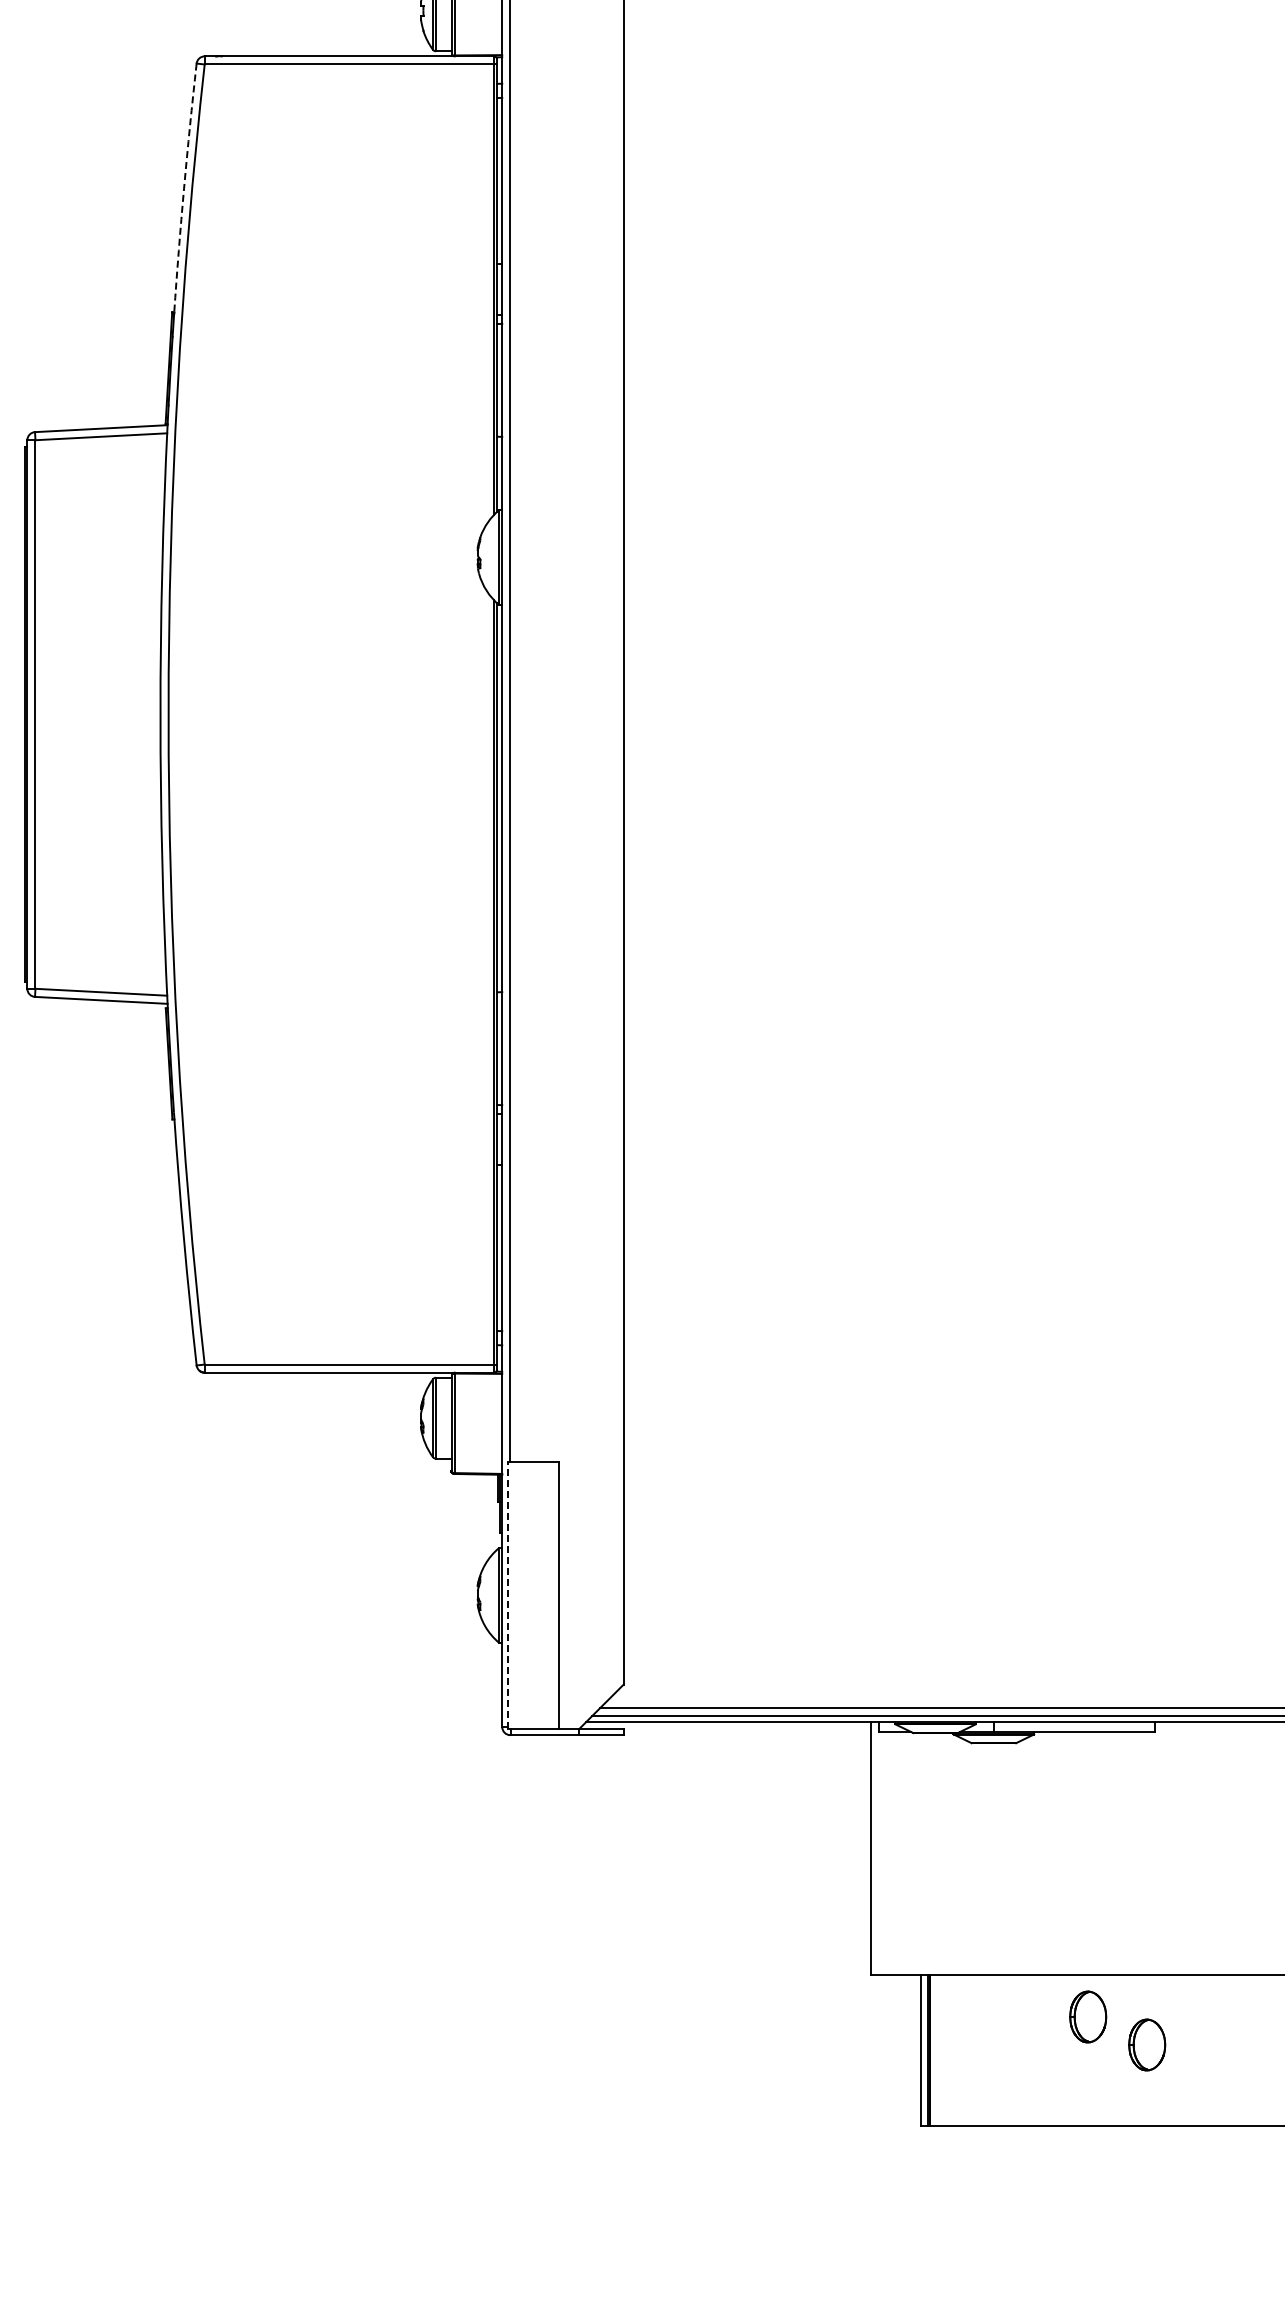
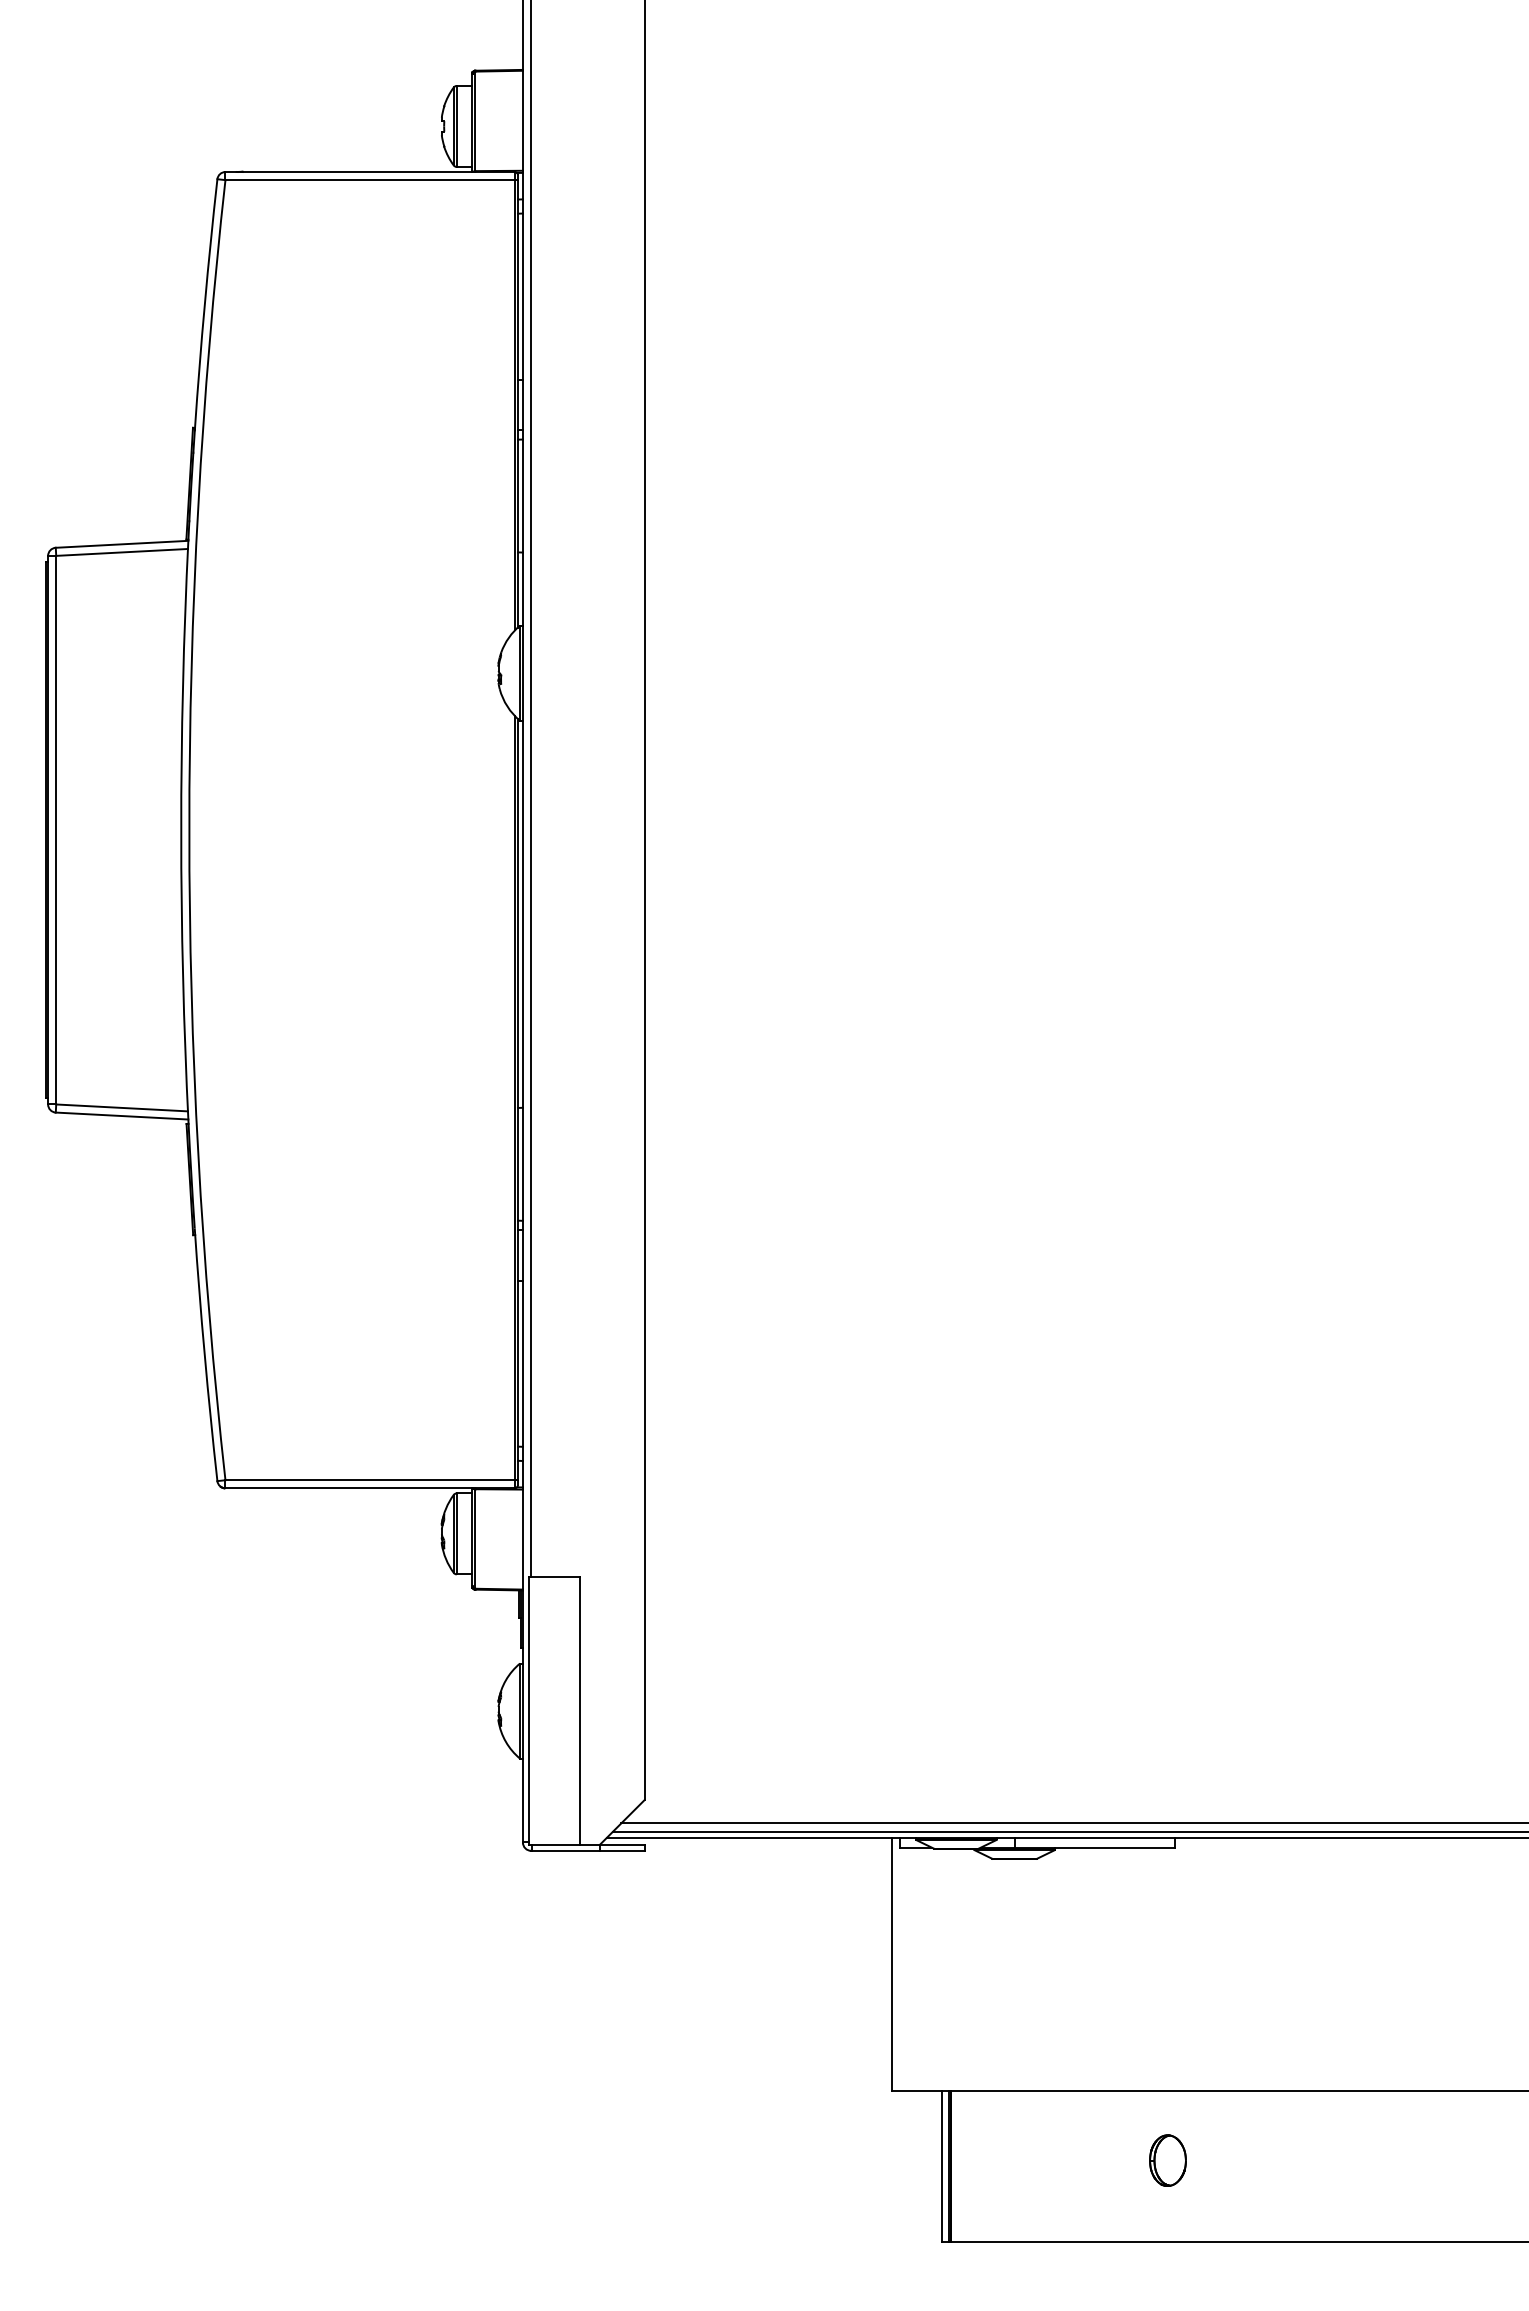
arc: (183, 187) -> (204, 303), dashed -> solid
line: (508, 1595) -> (529, 1711), dashed -> solid
part: (1087, 2016) -> (1108, 2132), removed

